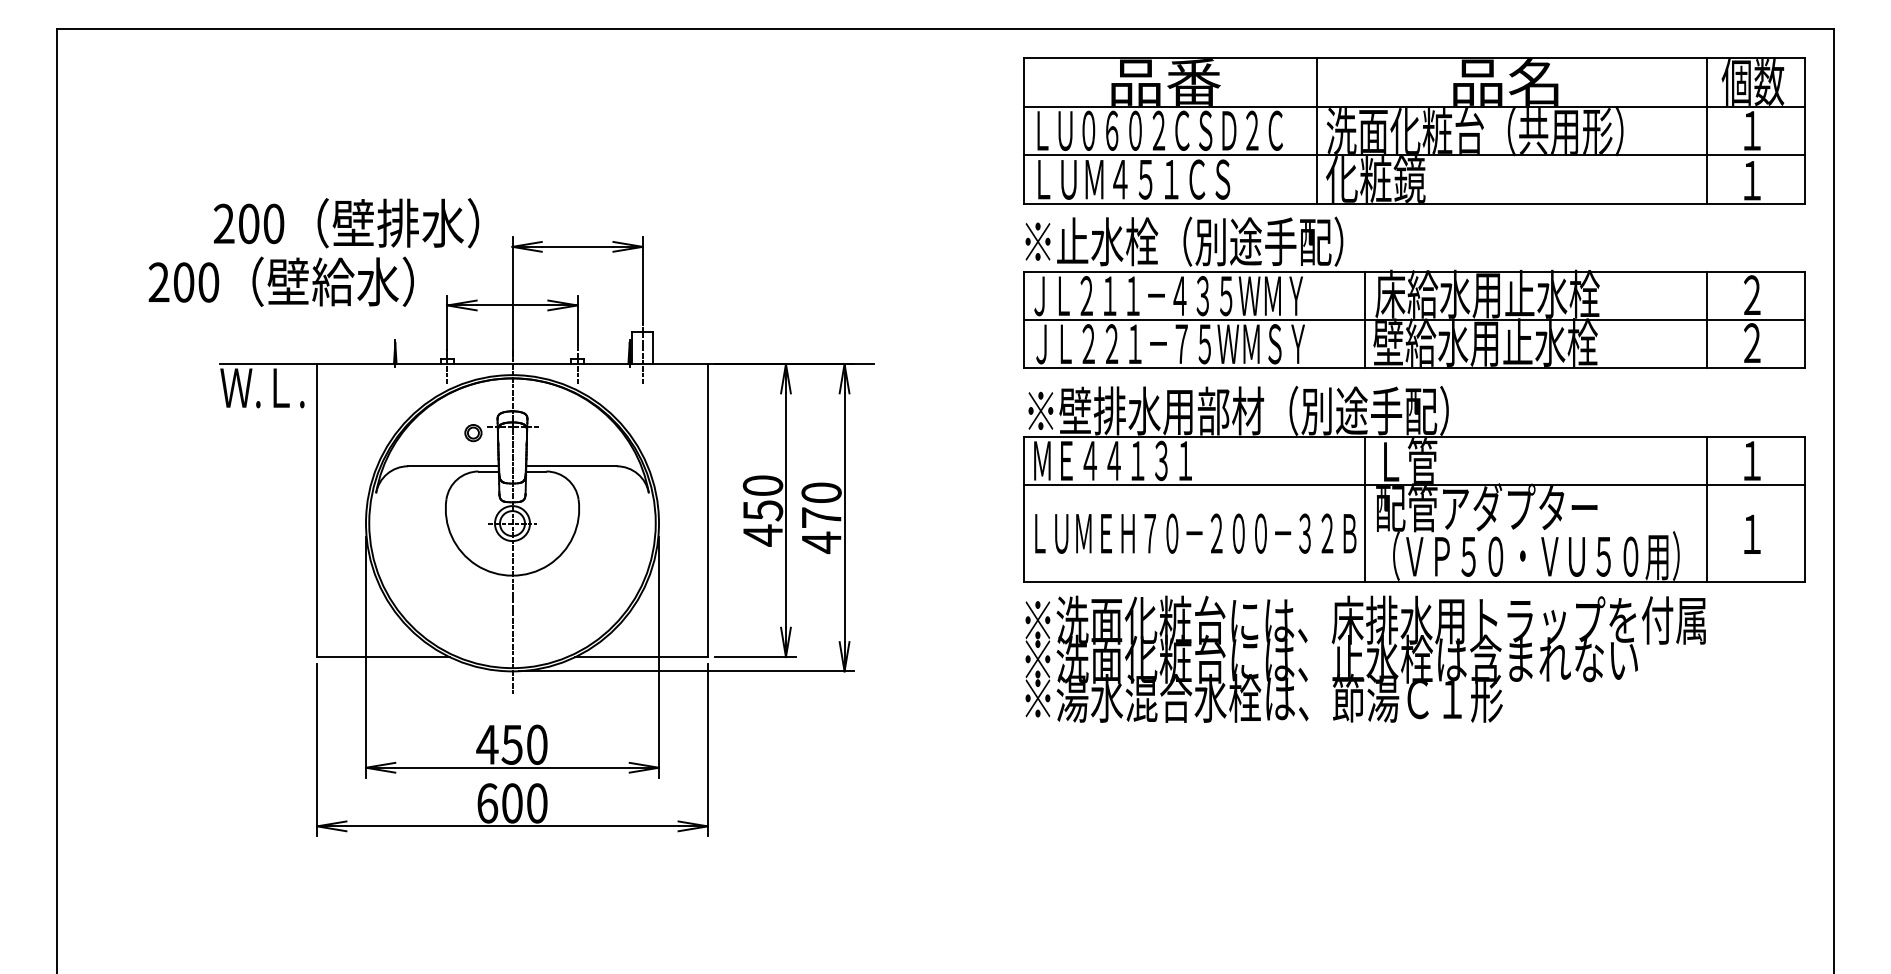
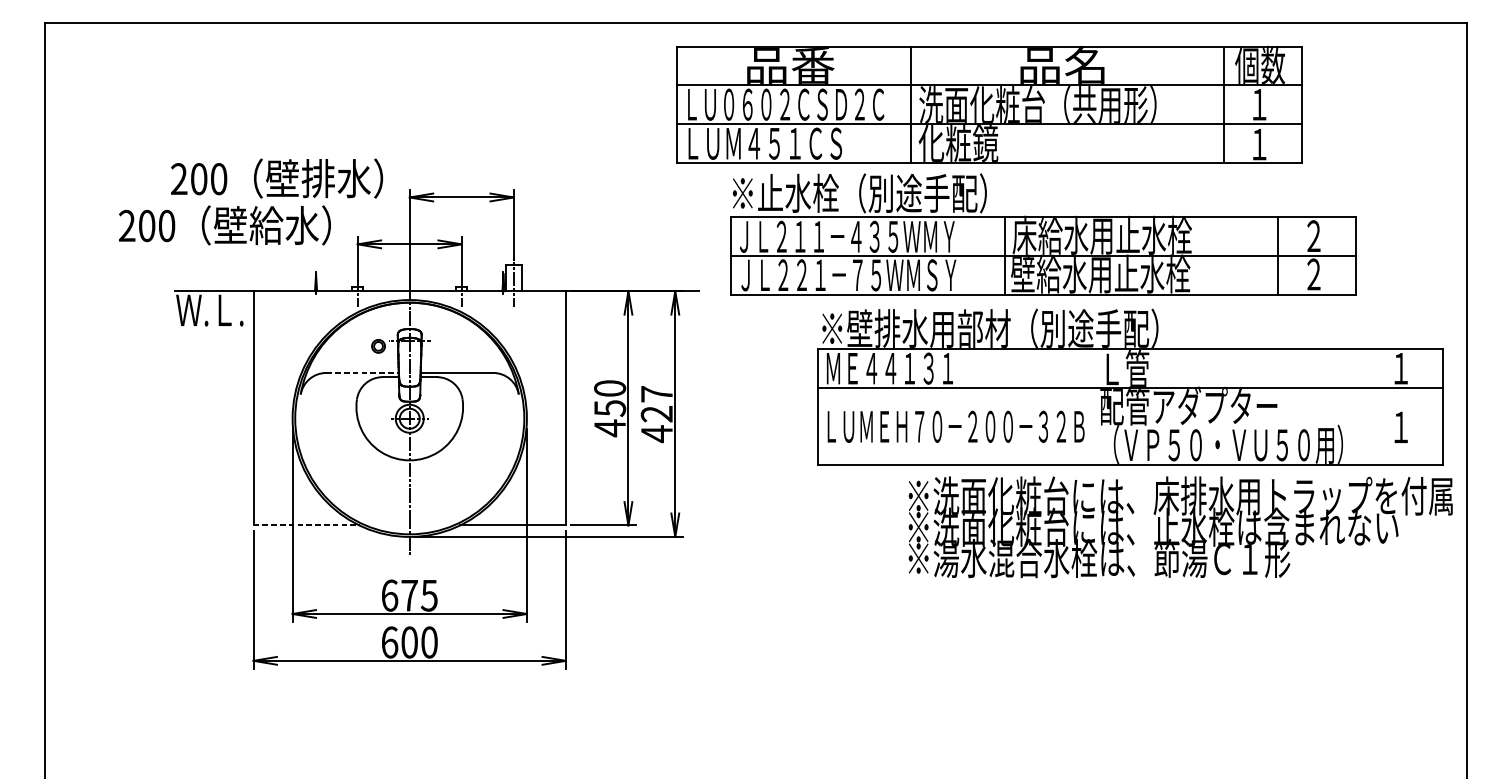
part: (1414, 130) -> (989, 104), moved
part: (1414, 292) -> (1043, 233), moved
line: (453, 466) -> (362, 373), solid -> dashed
text: (821, 505) -> (656, 404), 470 -> 427
line: (1365, 508) -> (1091, 406), removed
line: (1707, 508) -> (1365, 406), removed
line: (383, 657) -> (306, 525), solid -> dashed
text: (1365, 658) -> (1180, 526), moved
text: (511, 744) -> (408, 595), 450 -> 675

